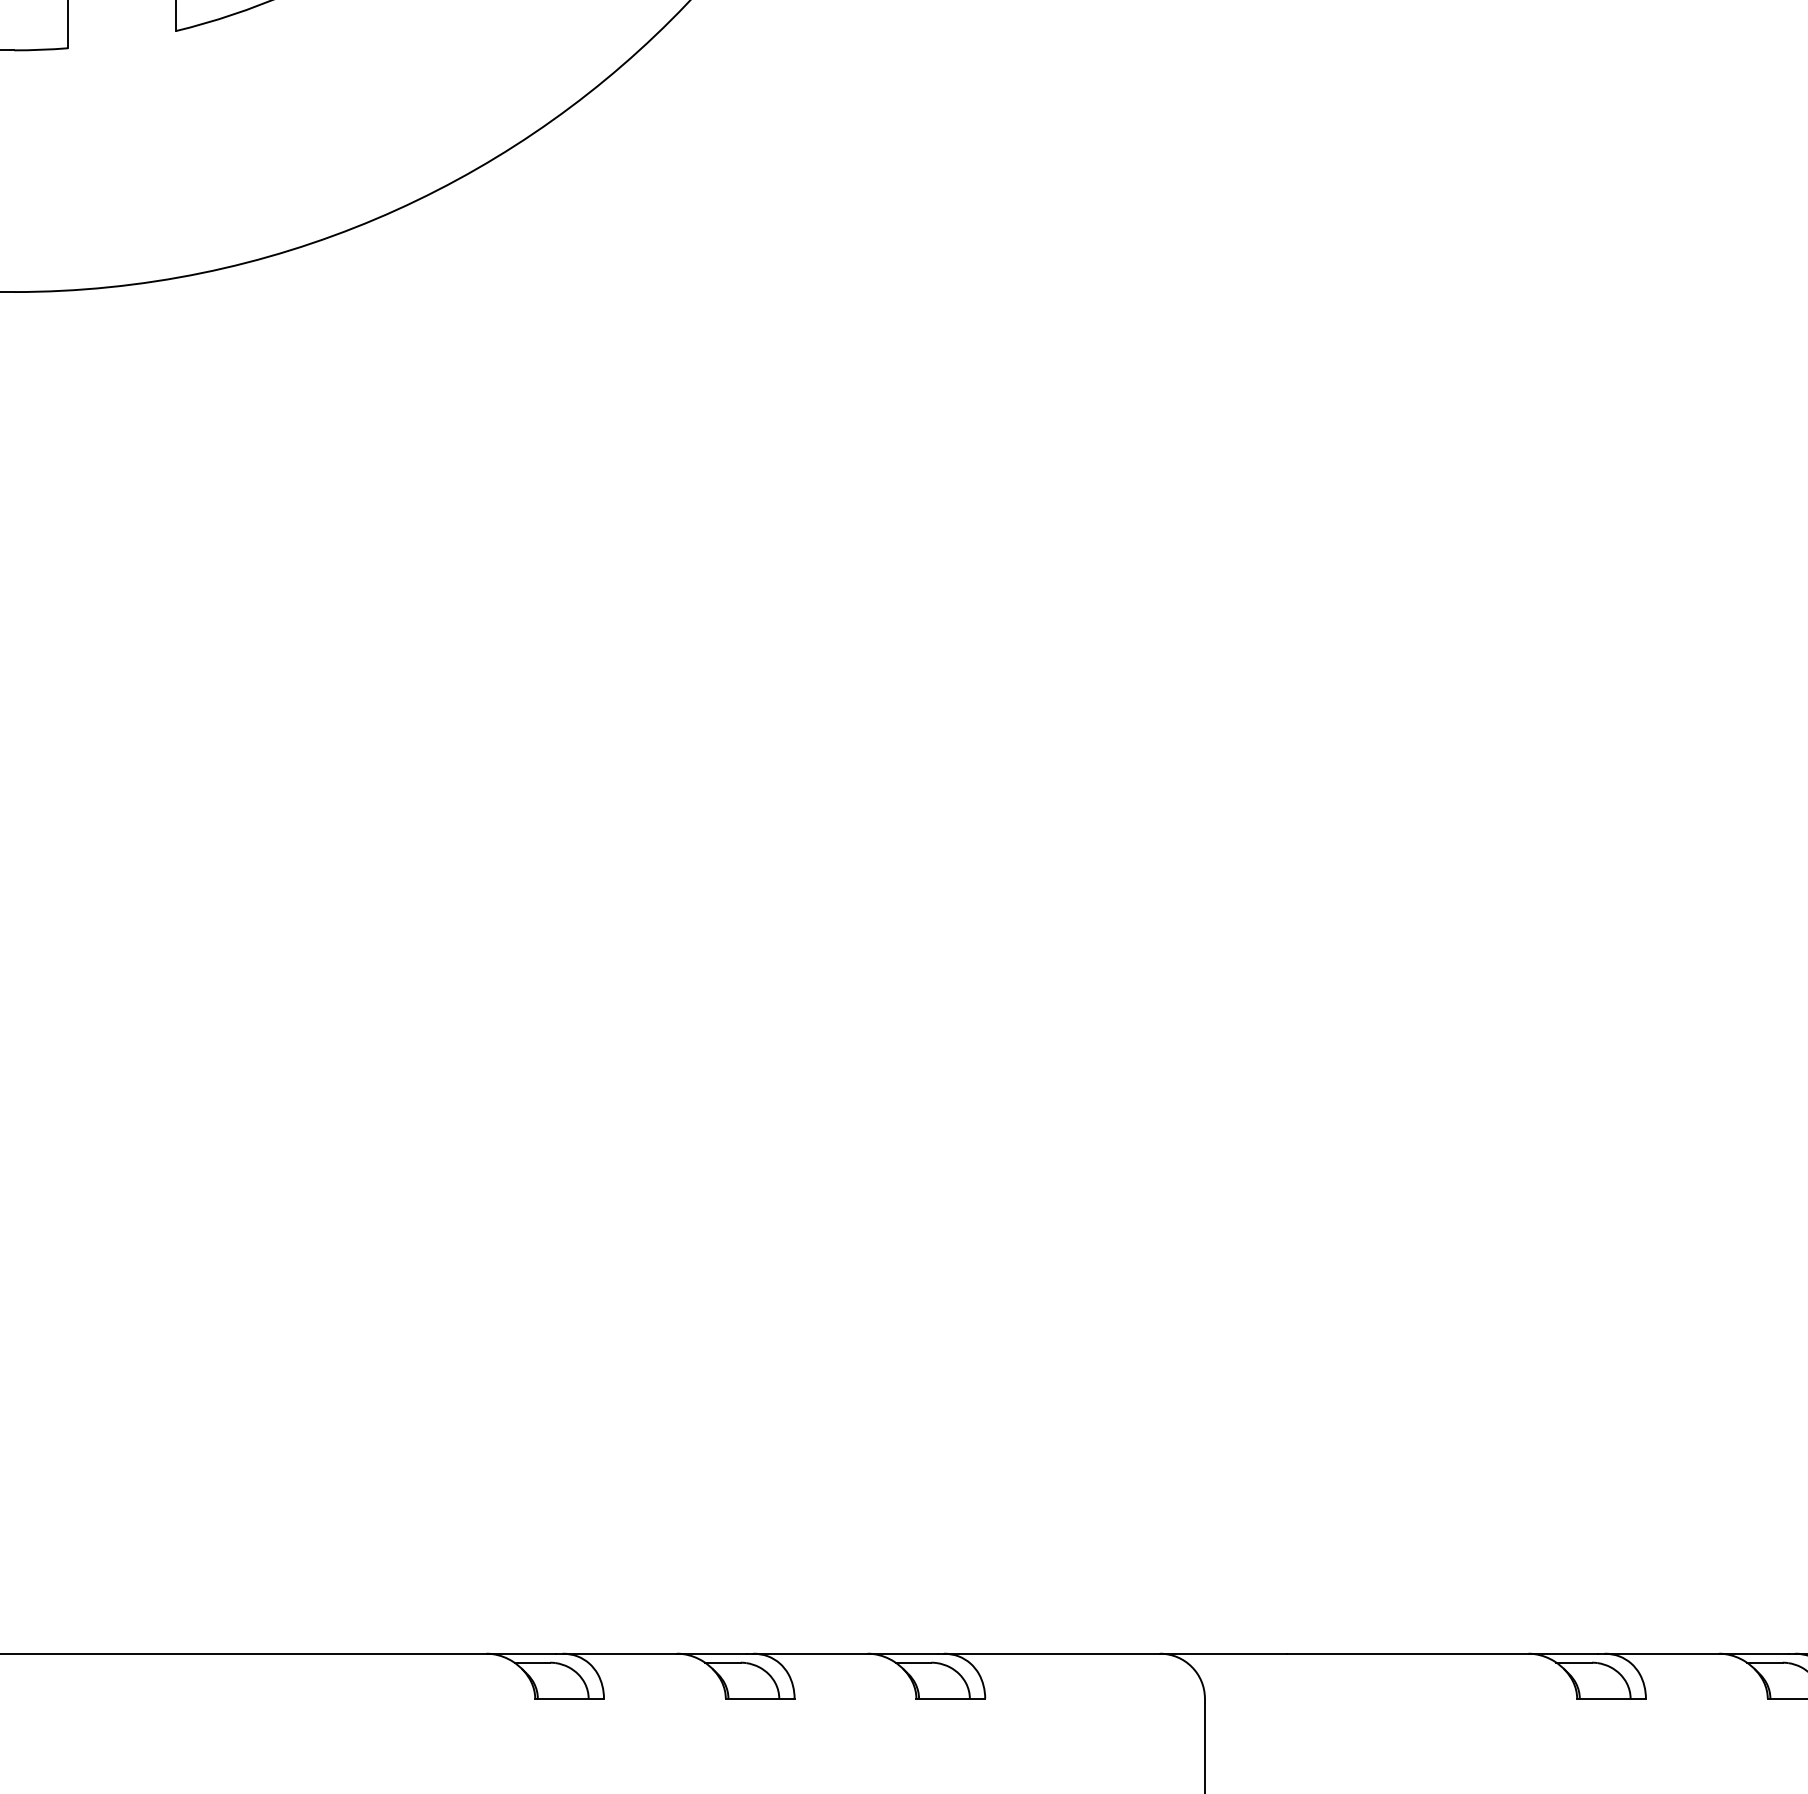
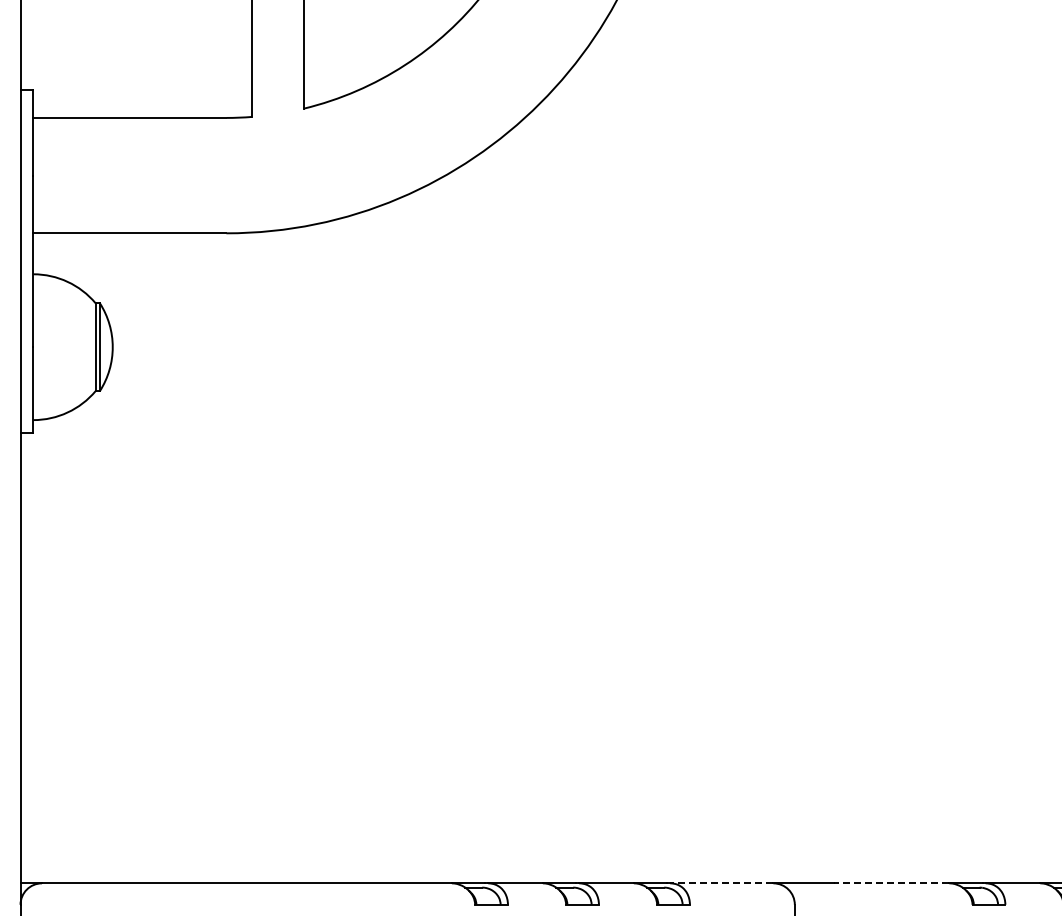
line: (1051, 1654) -> (721, 883), solid -> dashed
line: (1407, 1654) -> (891, 883), solid -> dashed

